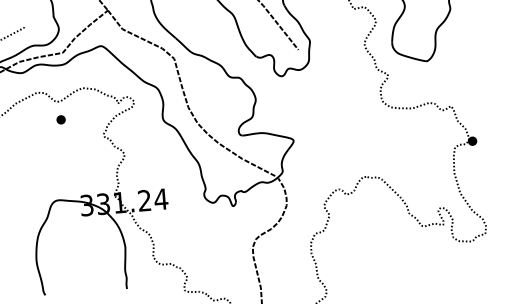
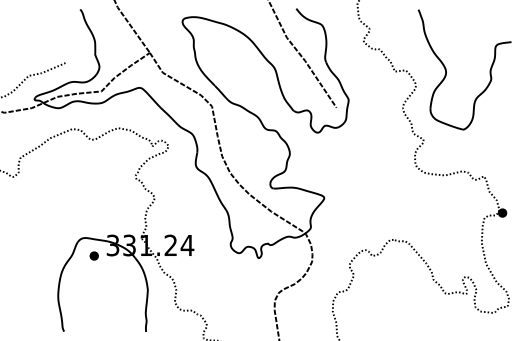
part: (60, 119) -> (93, 255), moved

